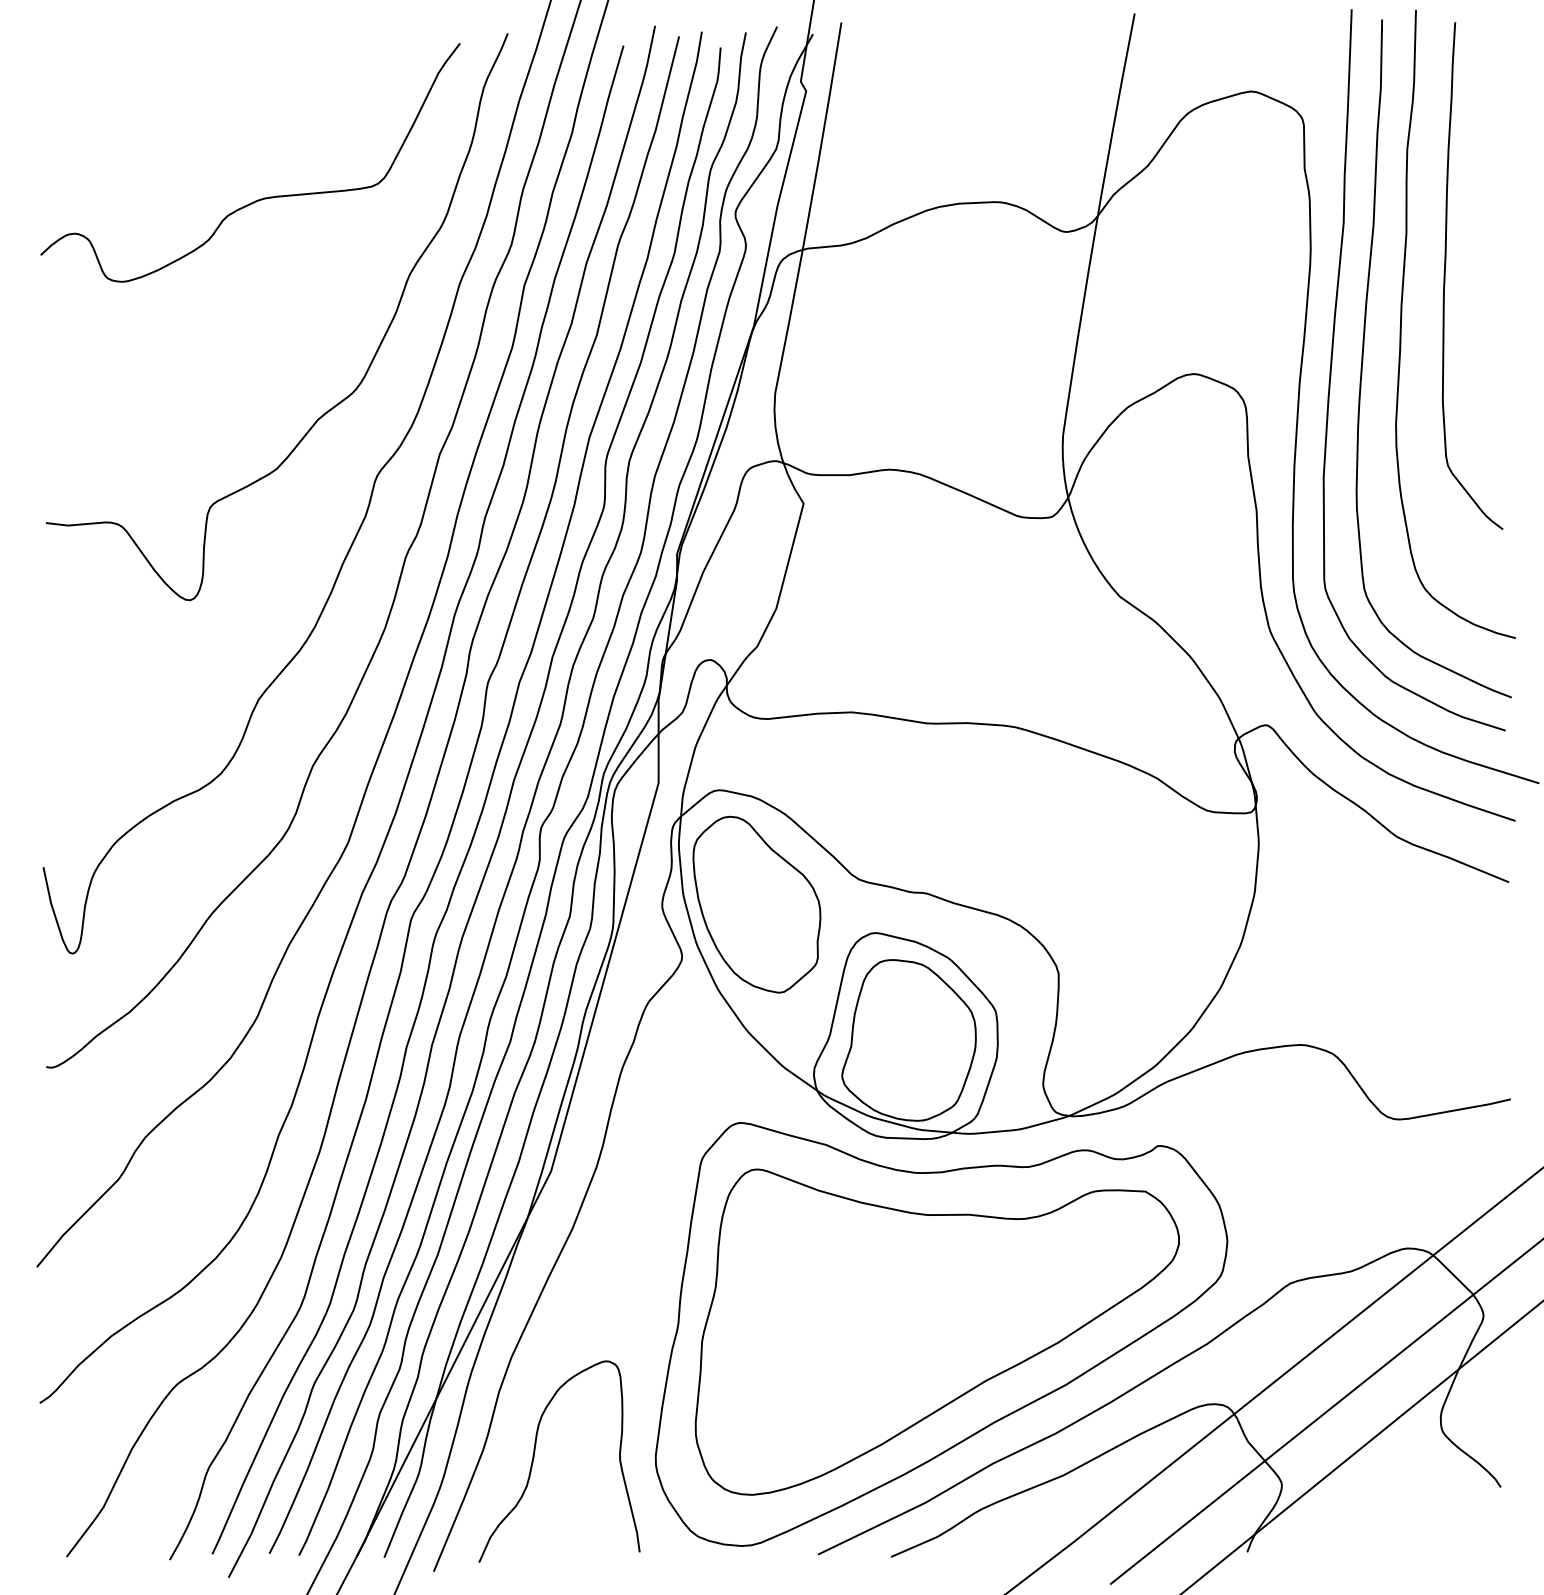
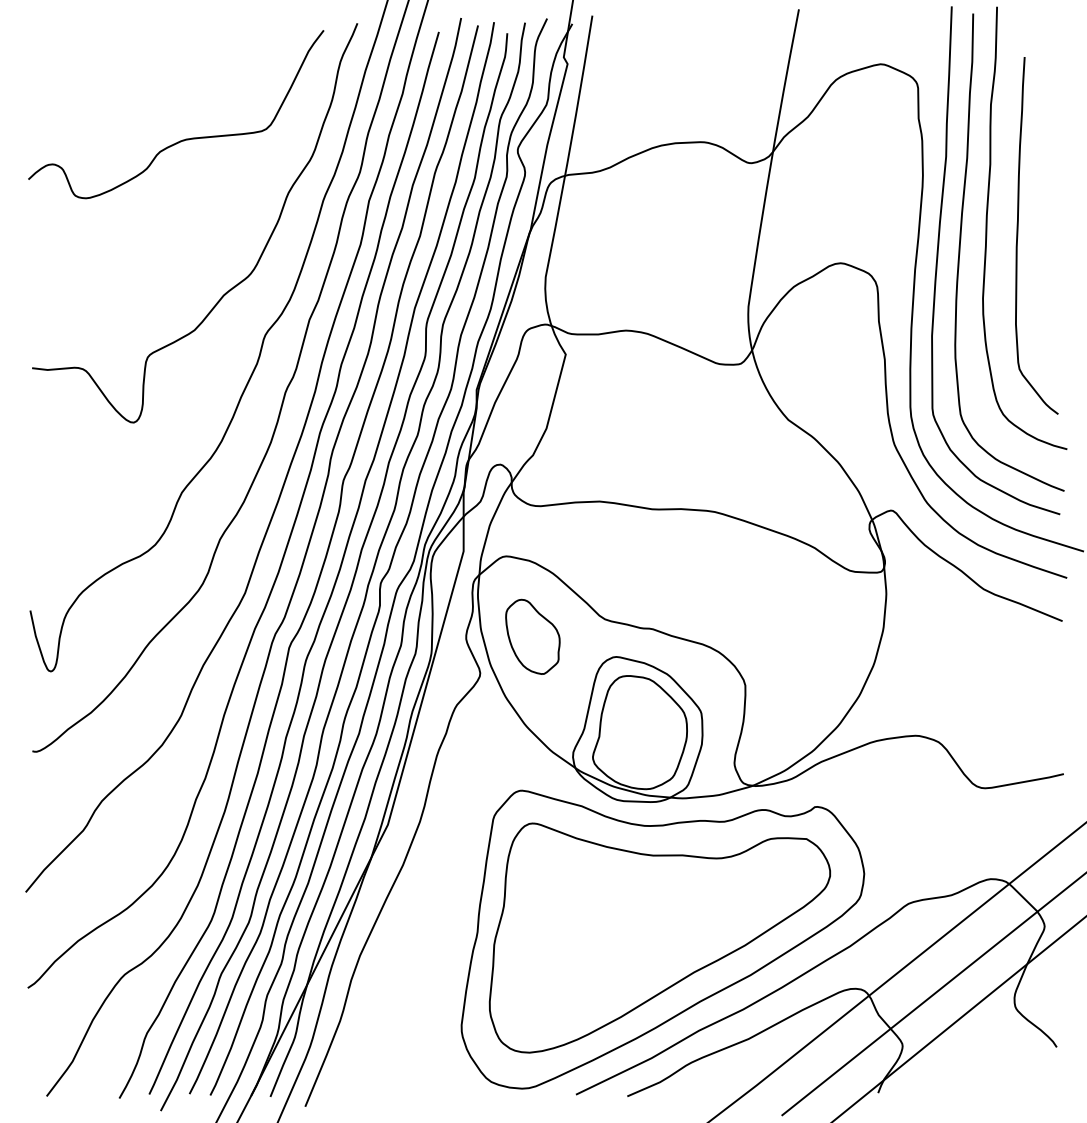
curve: (1445, 275) -> (1017, 235), moved
part: (756, 904) -> (532, 636), size x0.6
curve: (534, 1458) -> (376, 1027), removed

